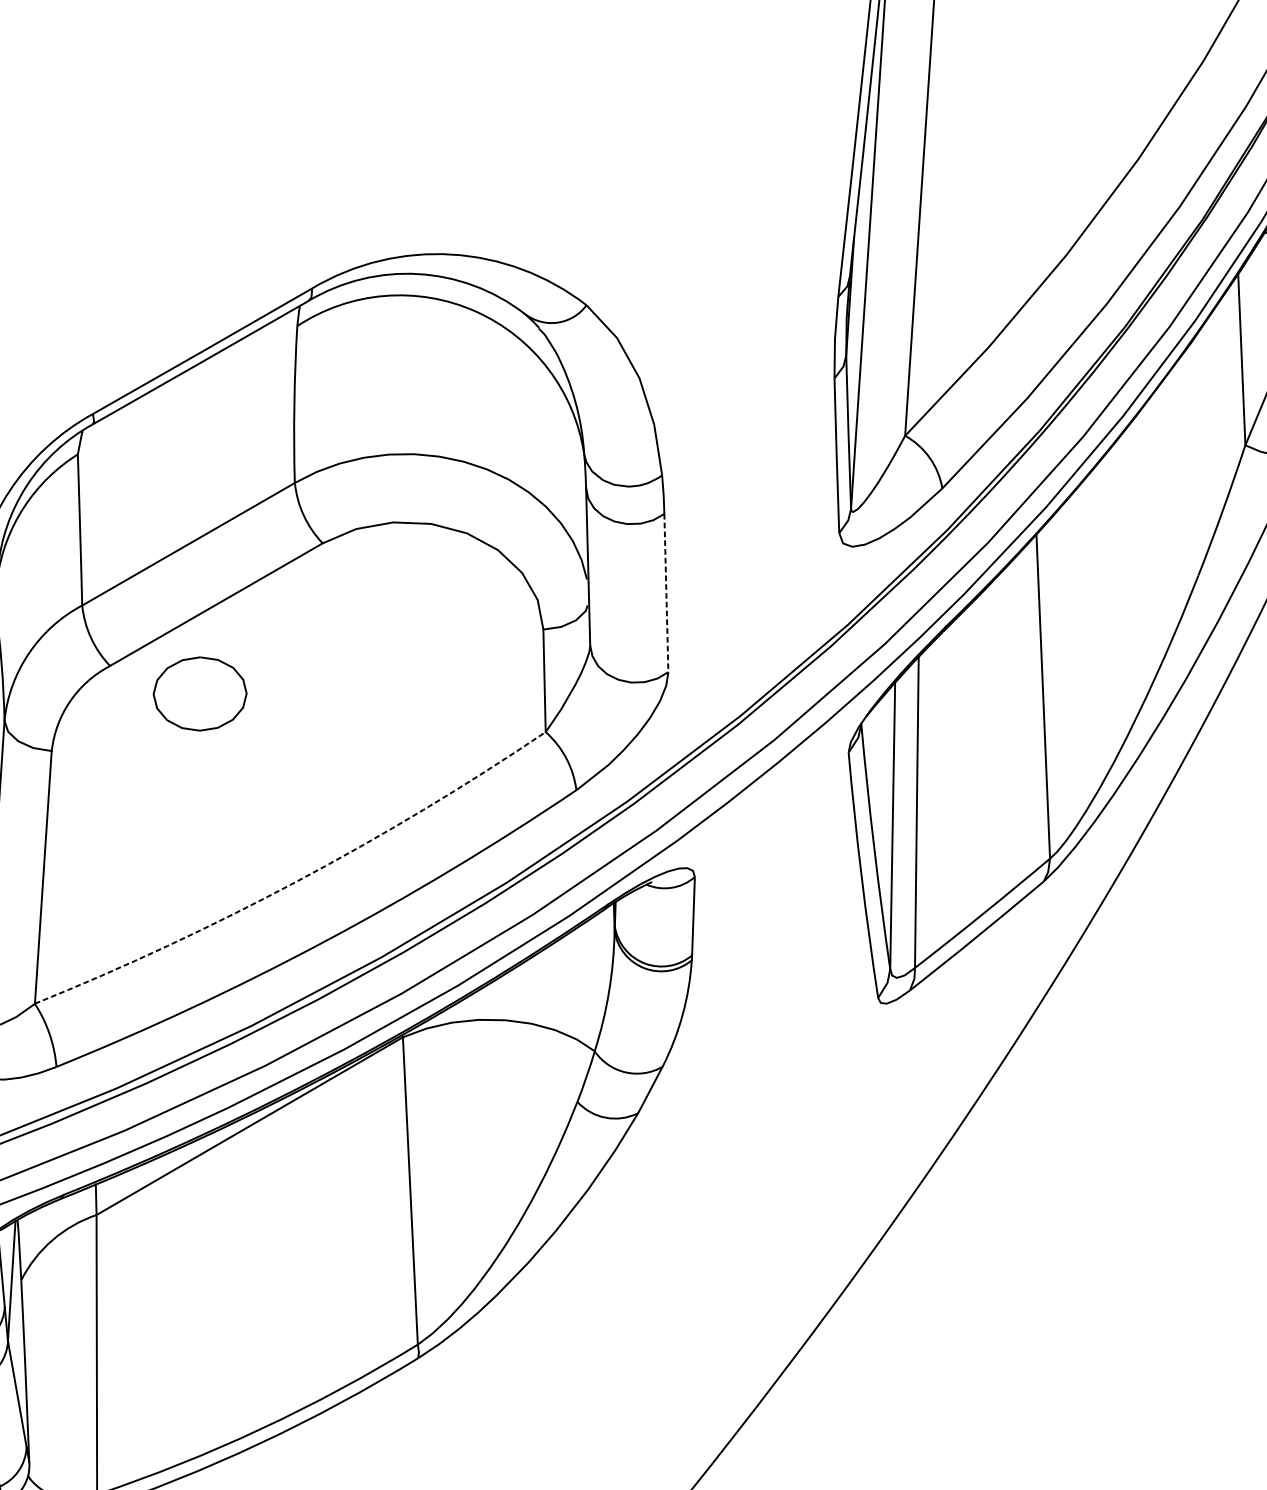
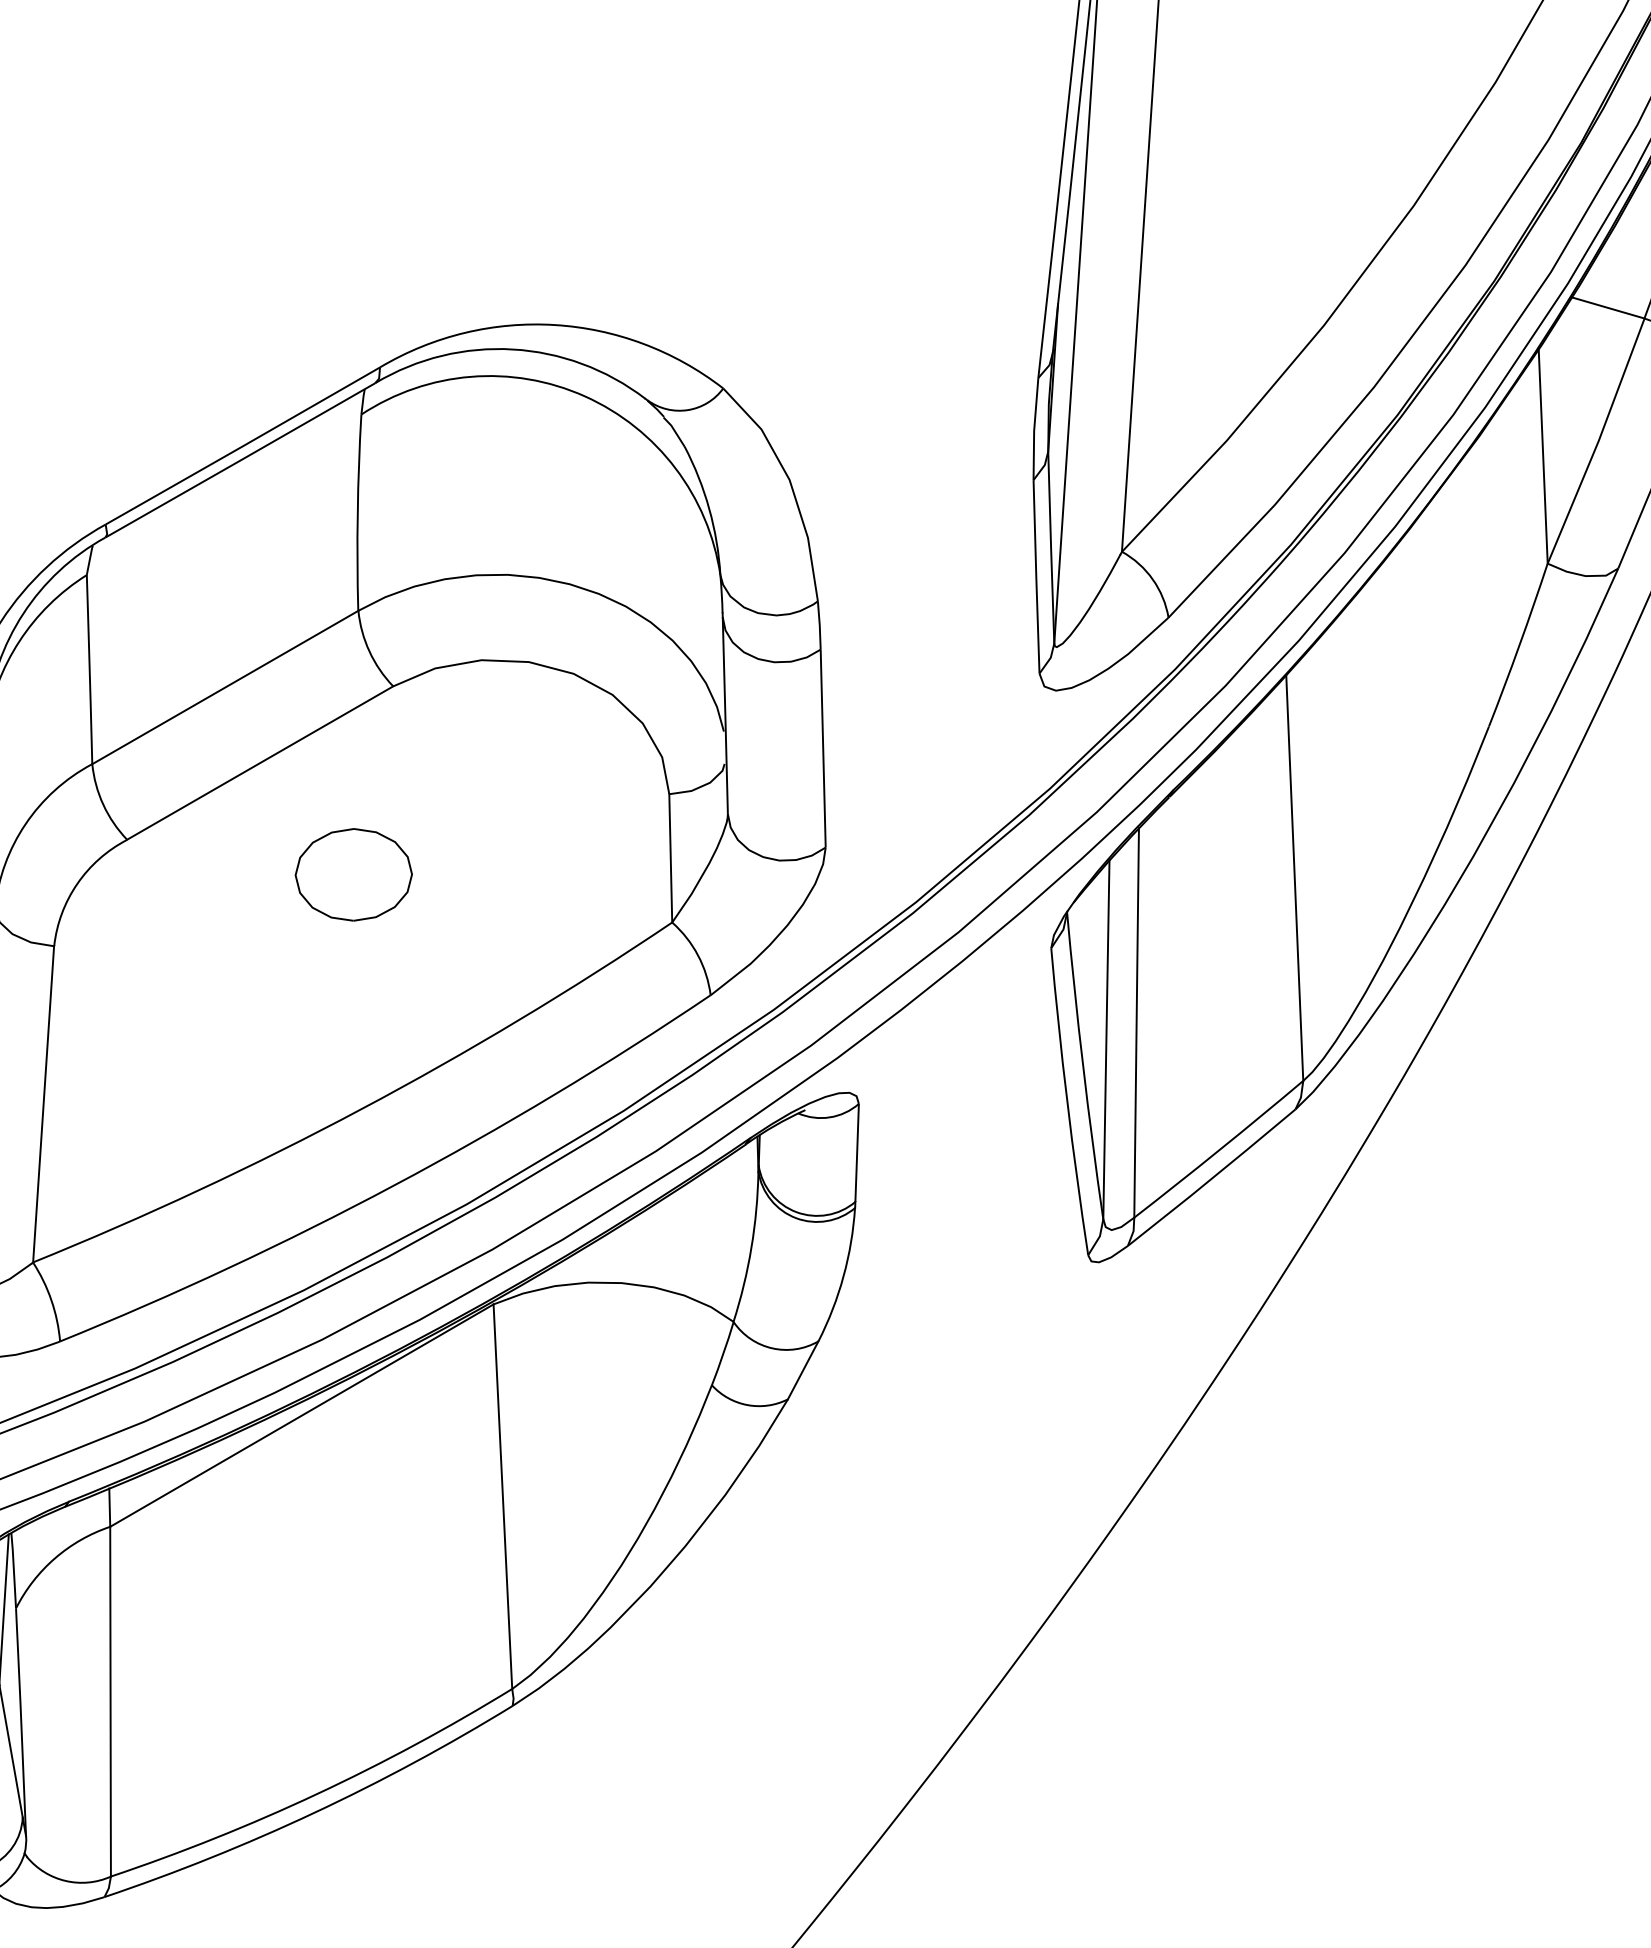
line: (666, 593) -> (823, 749), dashed -> solid
part: (199, 693) -> (353, 874), moved
arc: (297, 881) -> (361, 1109), dashed -> solid

